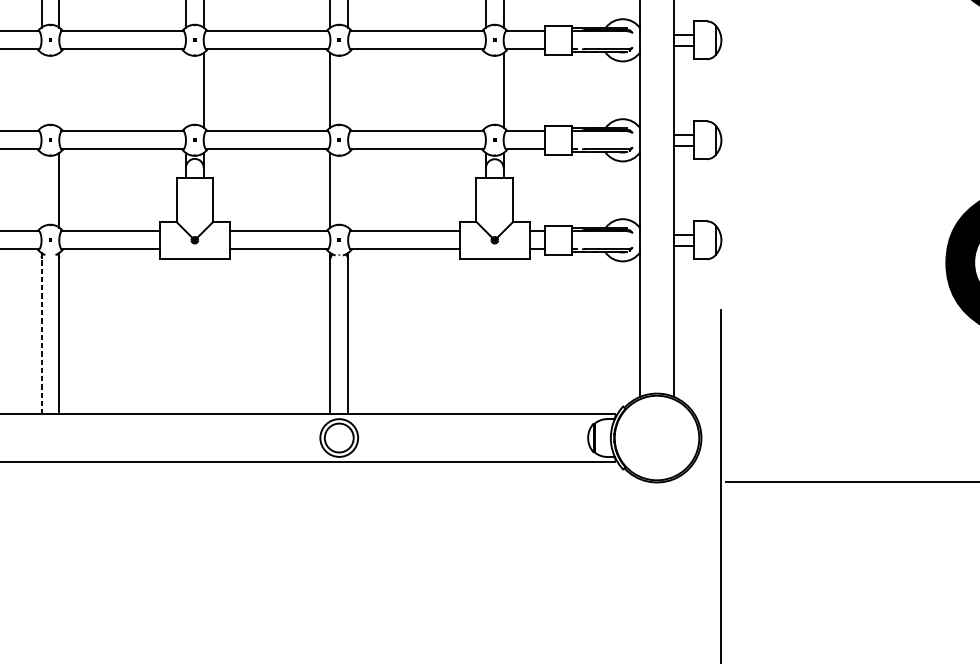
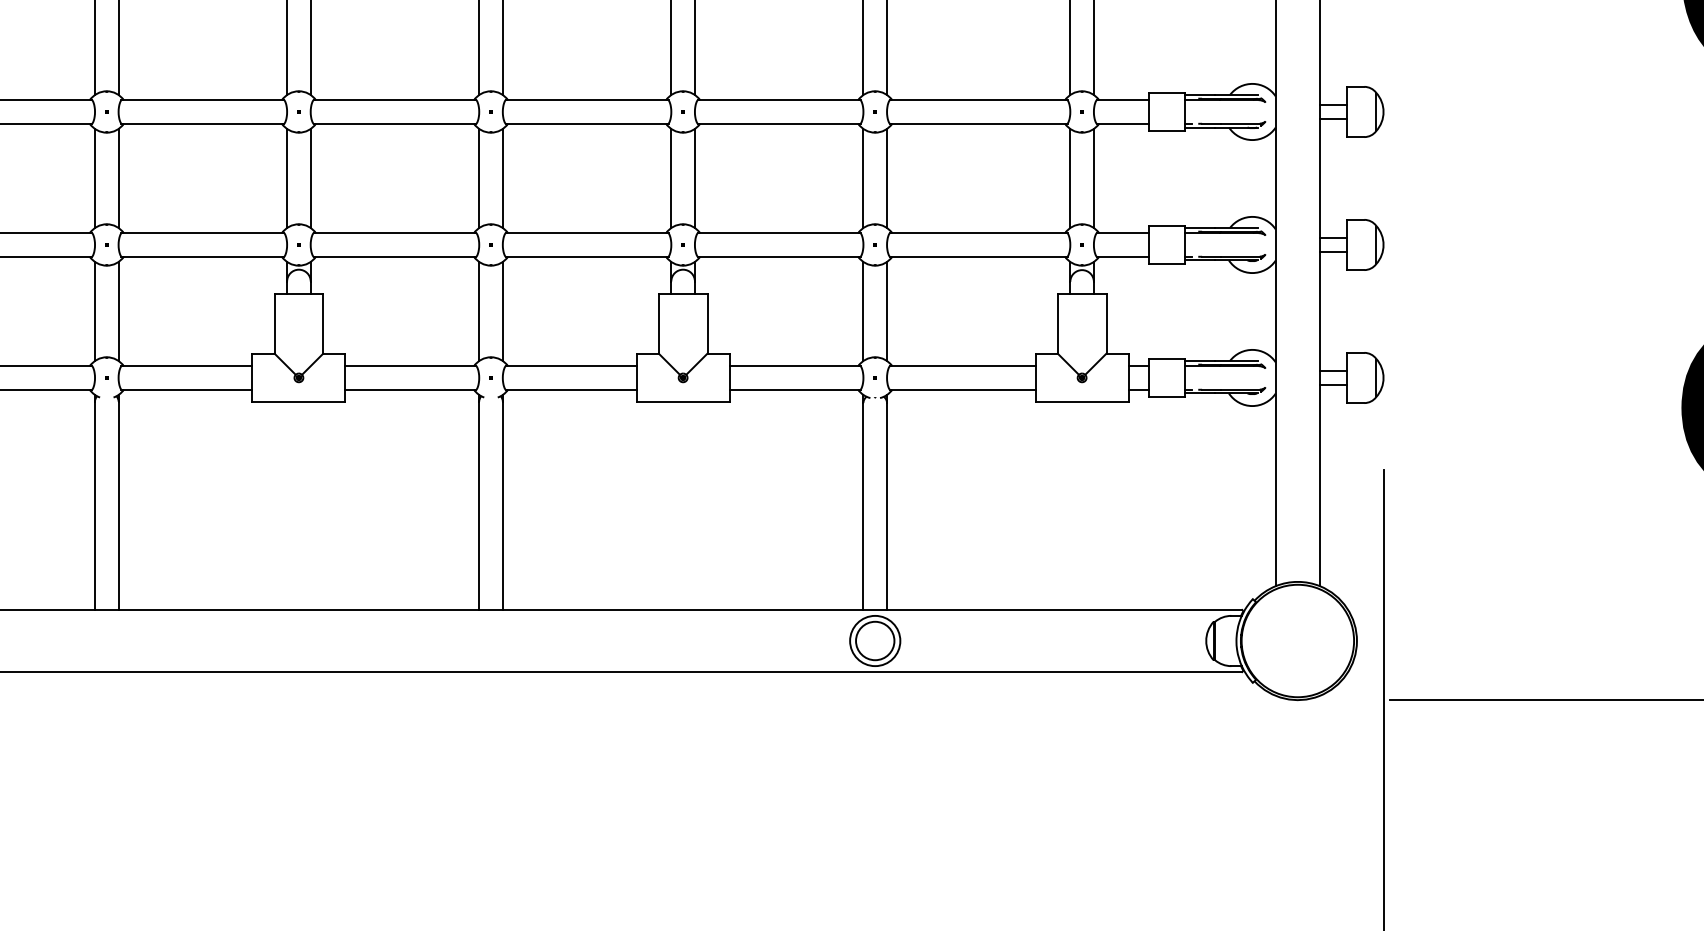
line: (41, 90) -> (479, 178), added
line: (59, 90) -> (502, 178), added
line: (186, 90) -> (671, 178), added
line: (348, 90) -> (887, 178), added
line: (486, 90) -> (1070, 178), added
line: (41, 190) -> (479, 311), added
line: (348, 190) -> (887, 311), added
line: (41, 336) -> (479, 505), dashed -> solid

